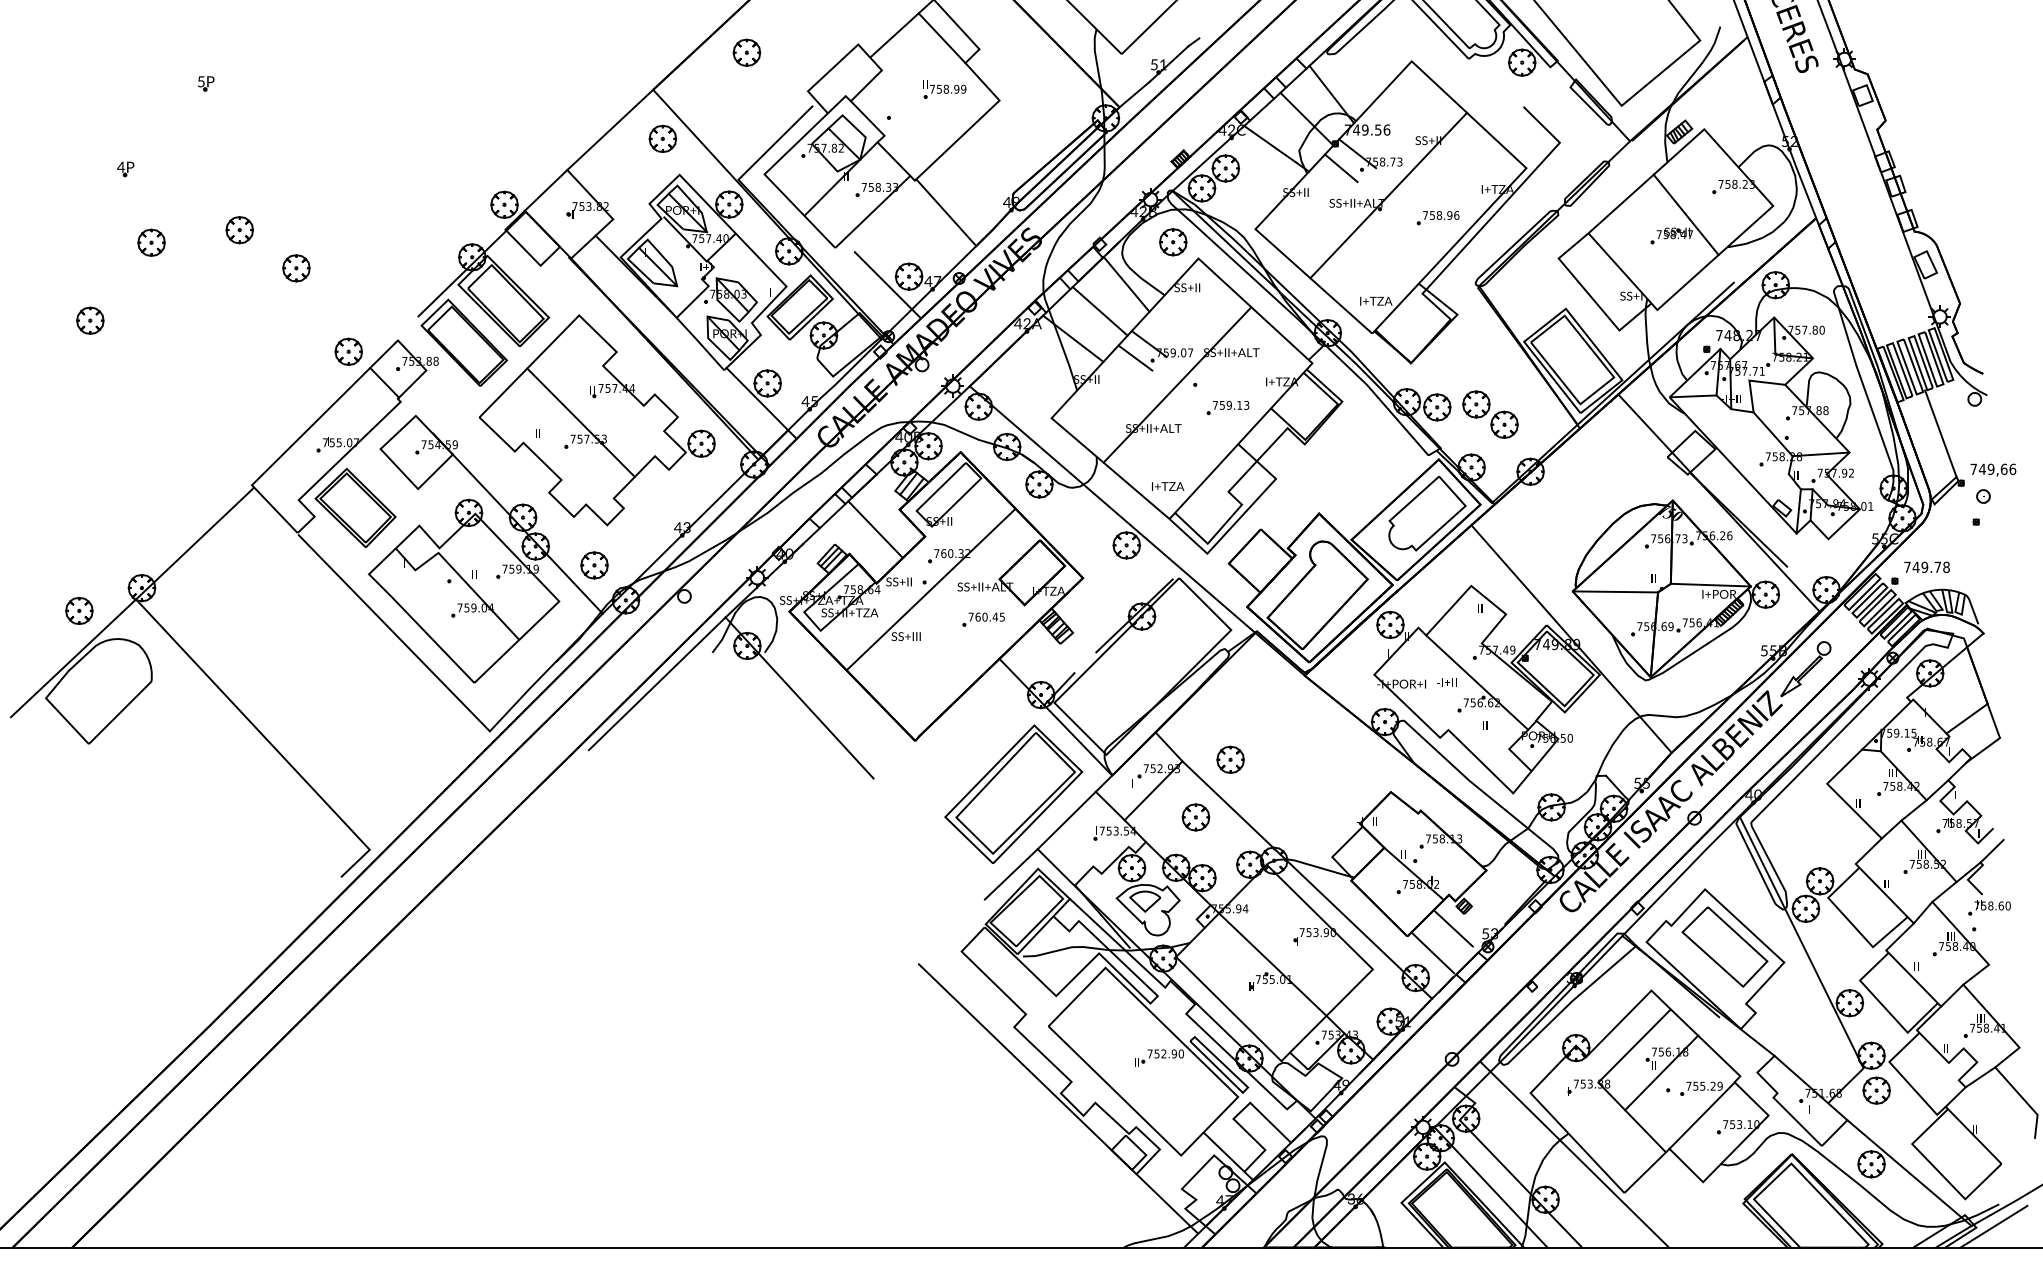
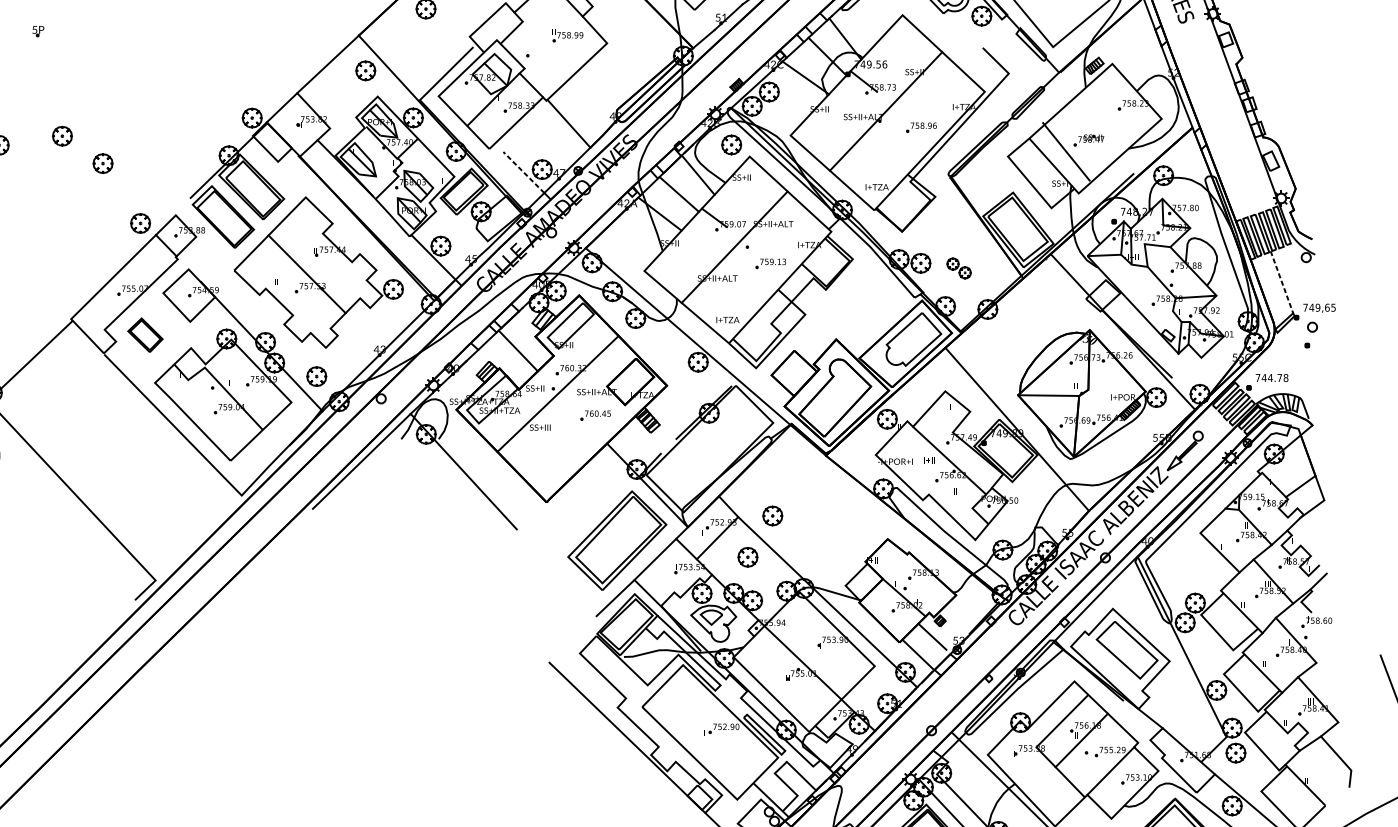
line: (1341, 168) -> (852, 92), removed
line: (1685, 214) -> (1065, 151), moved
line: (883, 280) -> (523, 172), solid -> dashed
line: (1135, 357) -> (704, 227), removed
part: (1490, 414) -> (959, 268), size x0.6
line: (1941, 434) -> (1282, 282), solid -> dashed
text: (2012, 468) -> (1333, 307), 749,66 -> 749,65
part: (355, 507) -> (145, 335), size x0.6
text: (1924, 566) -> (1270, 377), 749.78 -> 744.78
line: (1710, 584) -> (1116, 390), removed

